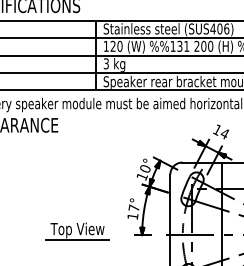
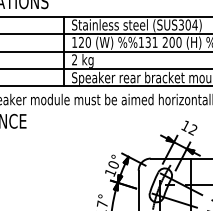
text: (219, 28) -> (187, 24), (SUS406) -> (SUS304)
text: (105, 63) -> (73, 59), 3 -> 2
text: (224, 133) -> (192, 129), 14 -> 12

